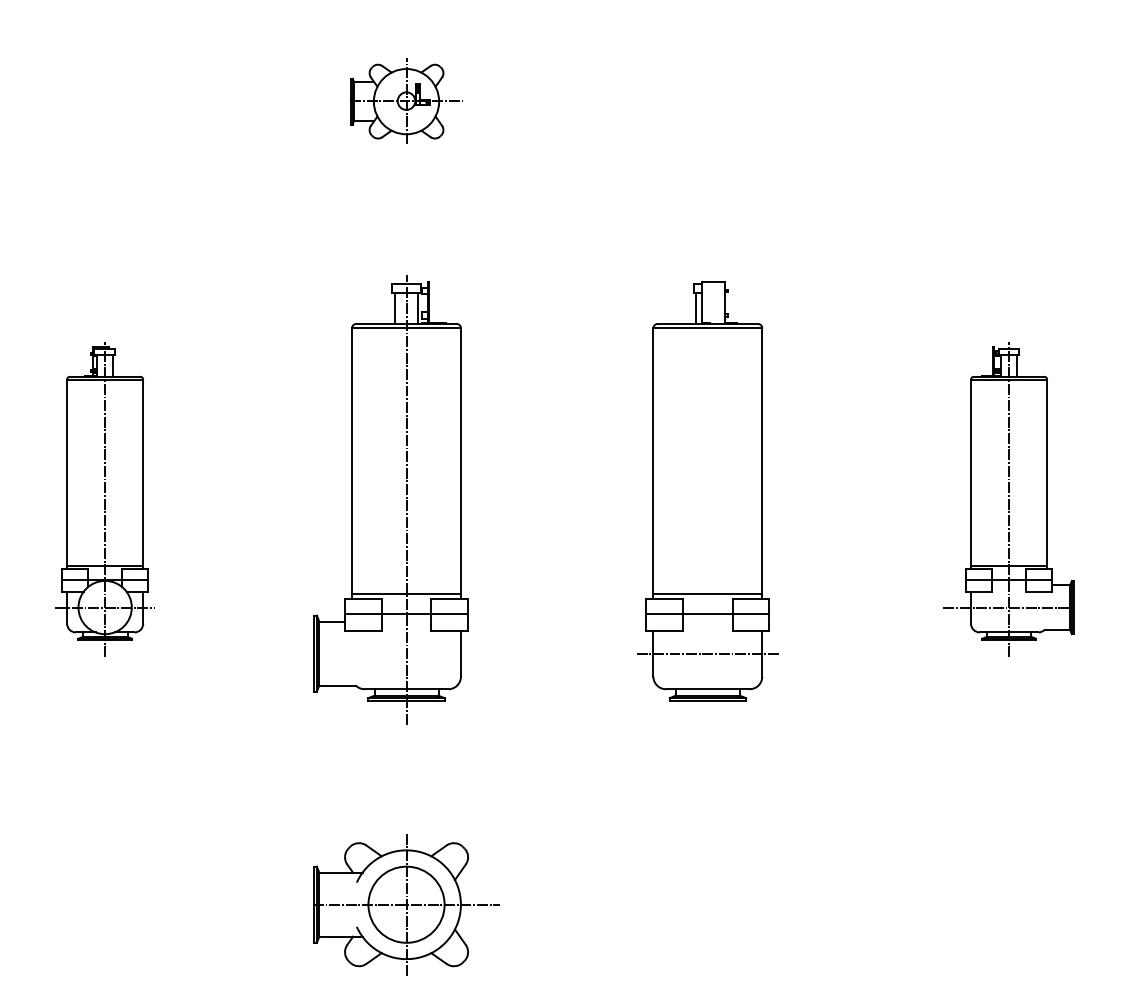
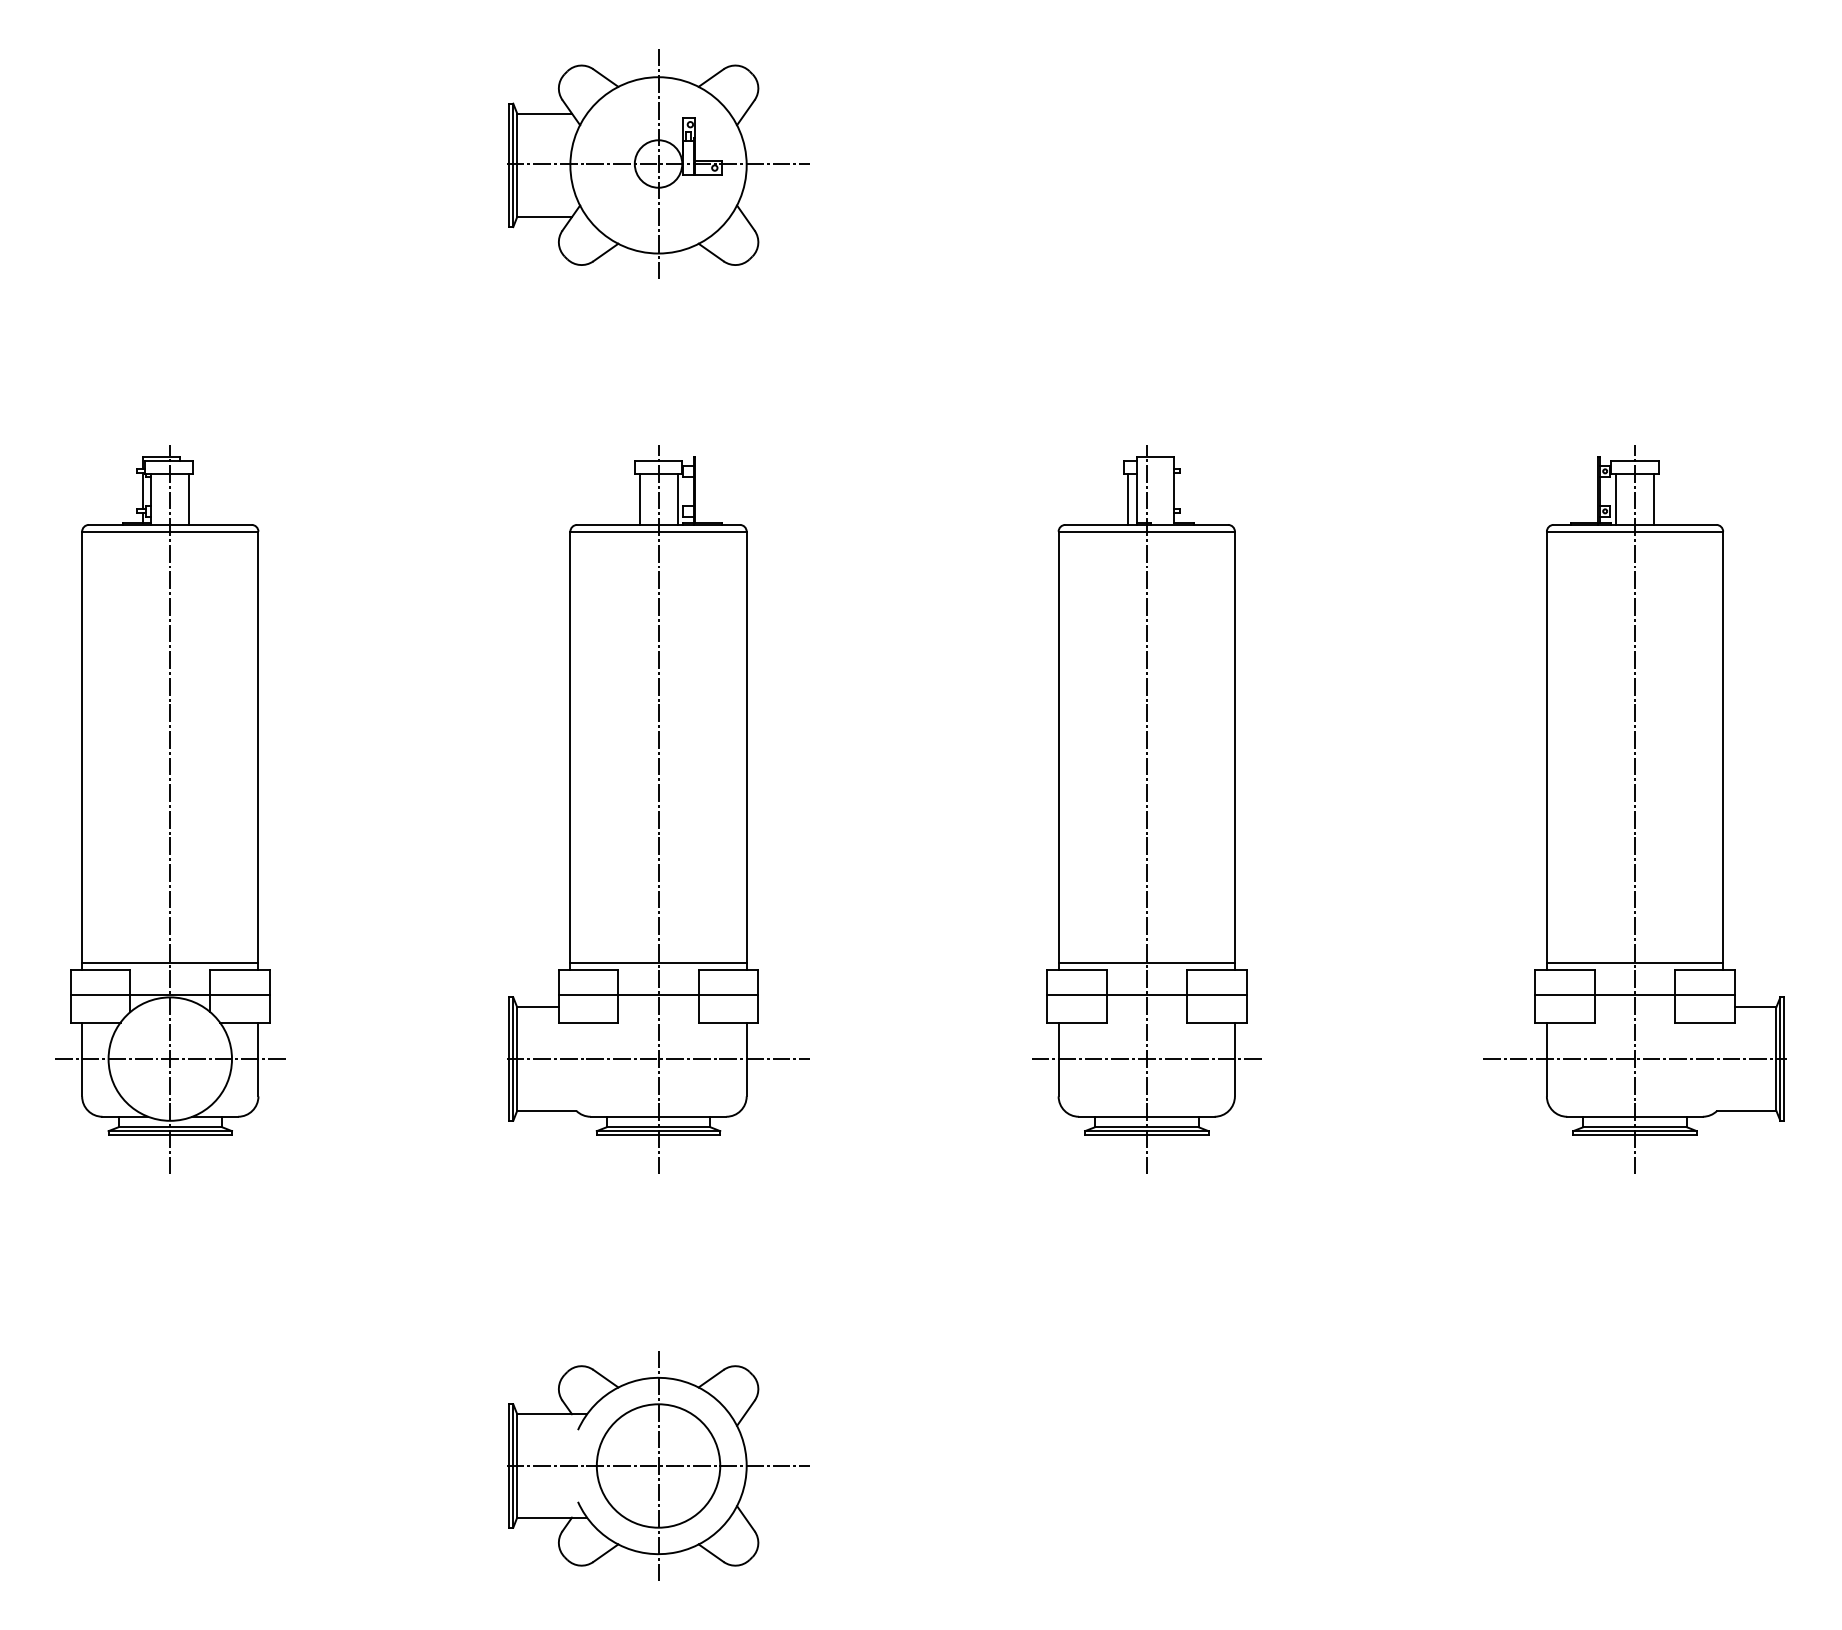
part: (406, 100) -> (658, 162), size x1.67
part: (104, 499) -> (169, 809), size x1.43
line: (707, 499) -> (1146, 809), added
part: (1008, 499) -> (1633, 809), size x1.43
line: (406, 653) -> (658, 1058), added

